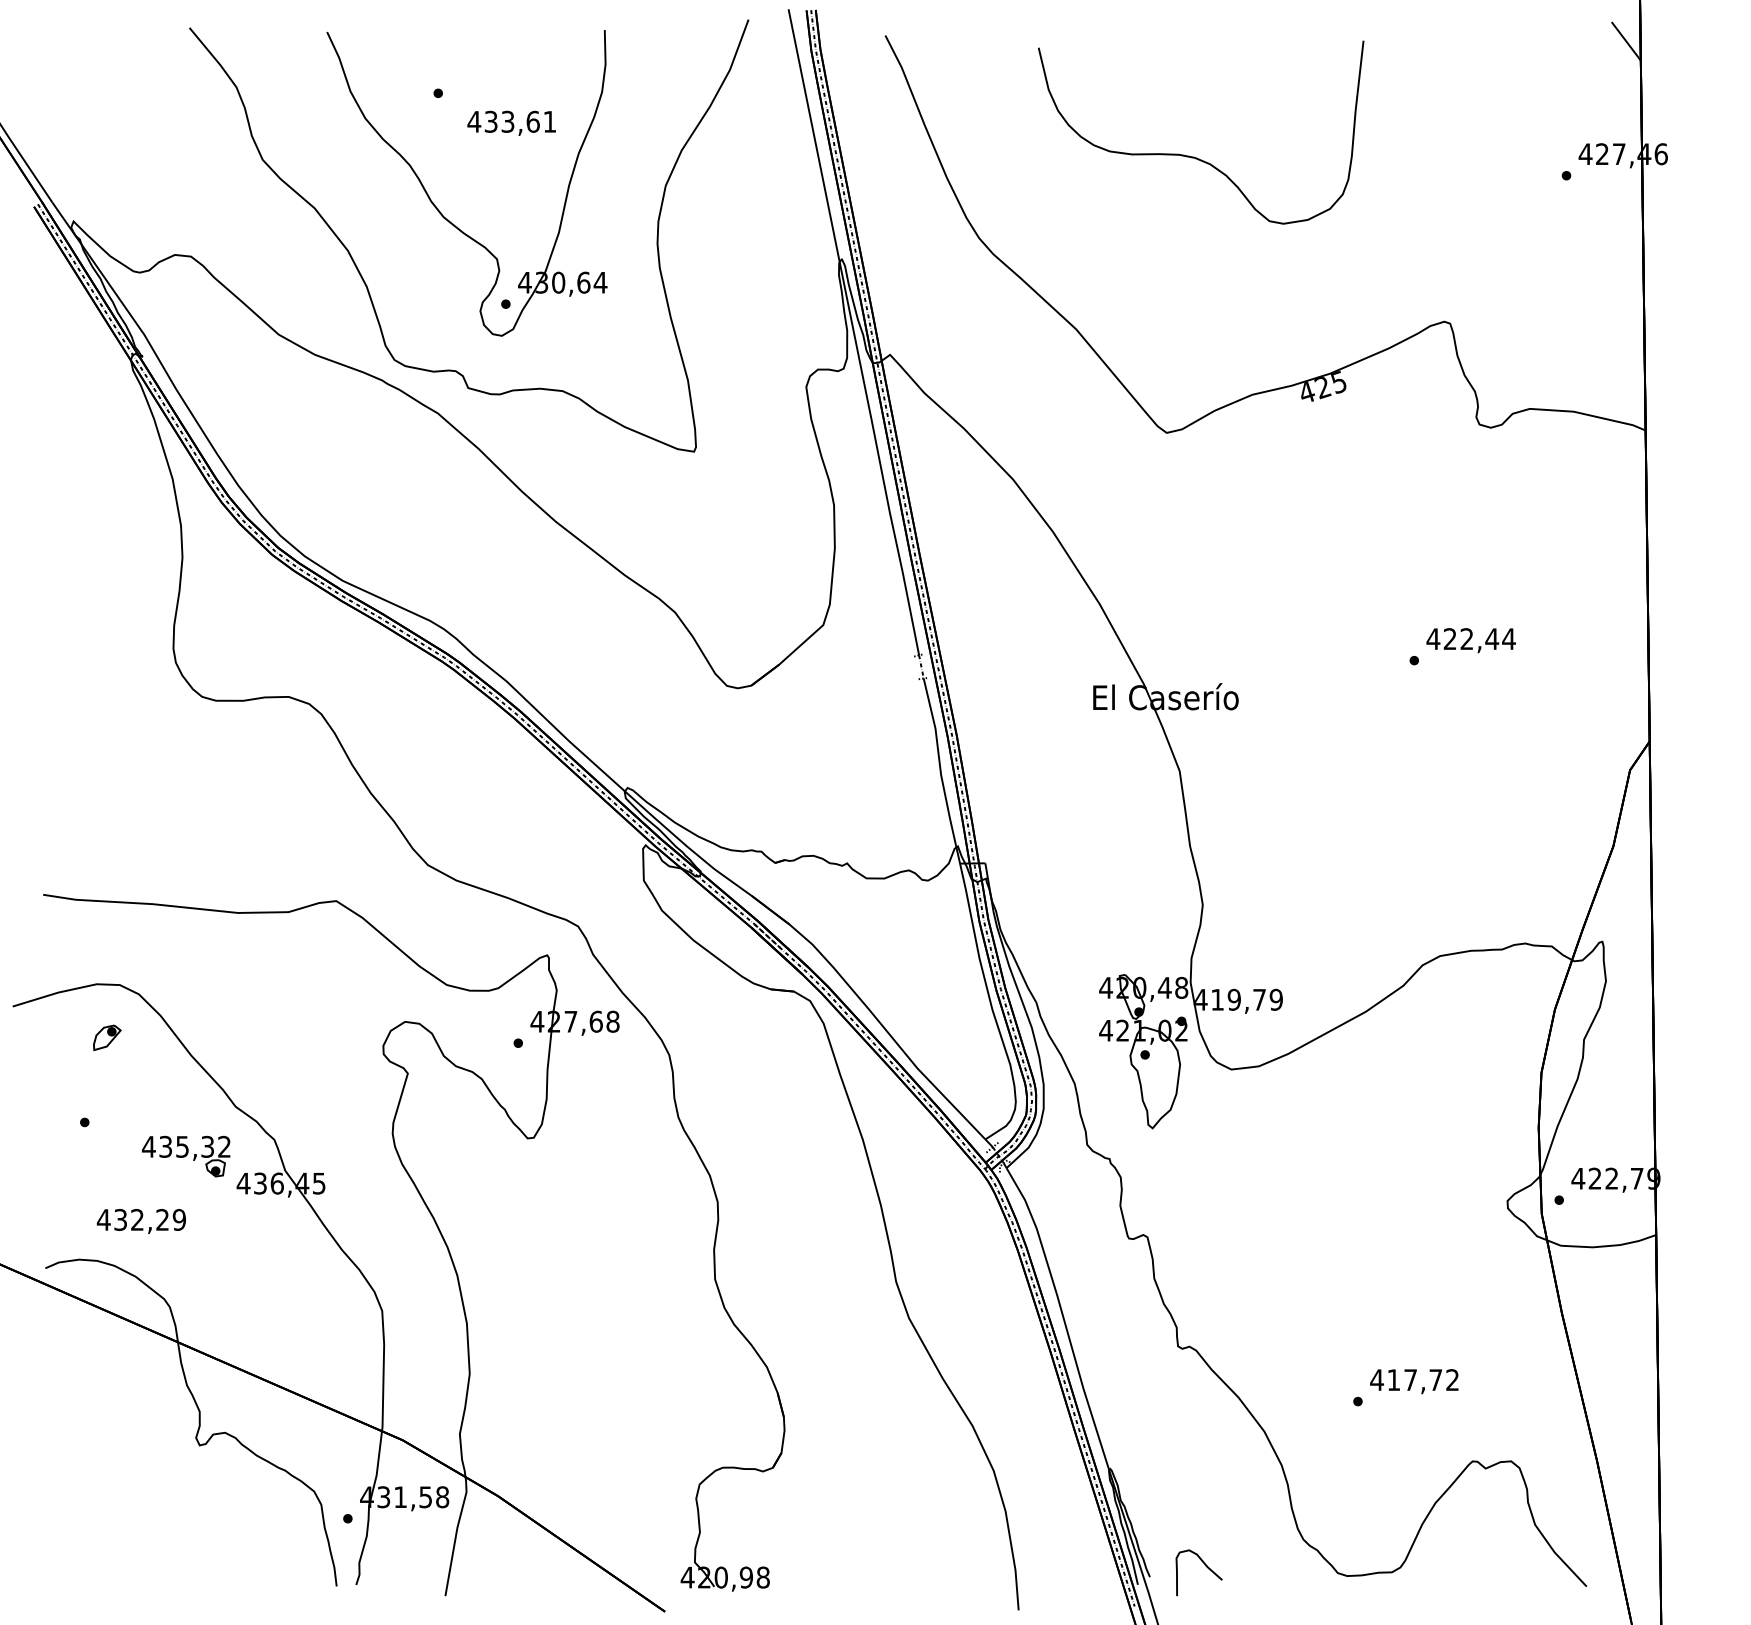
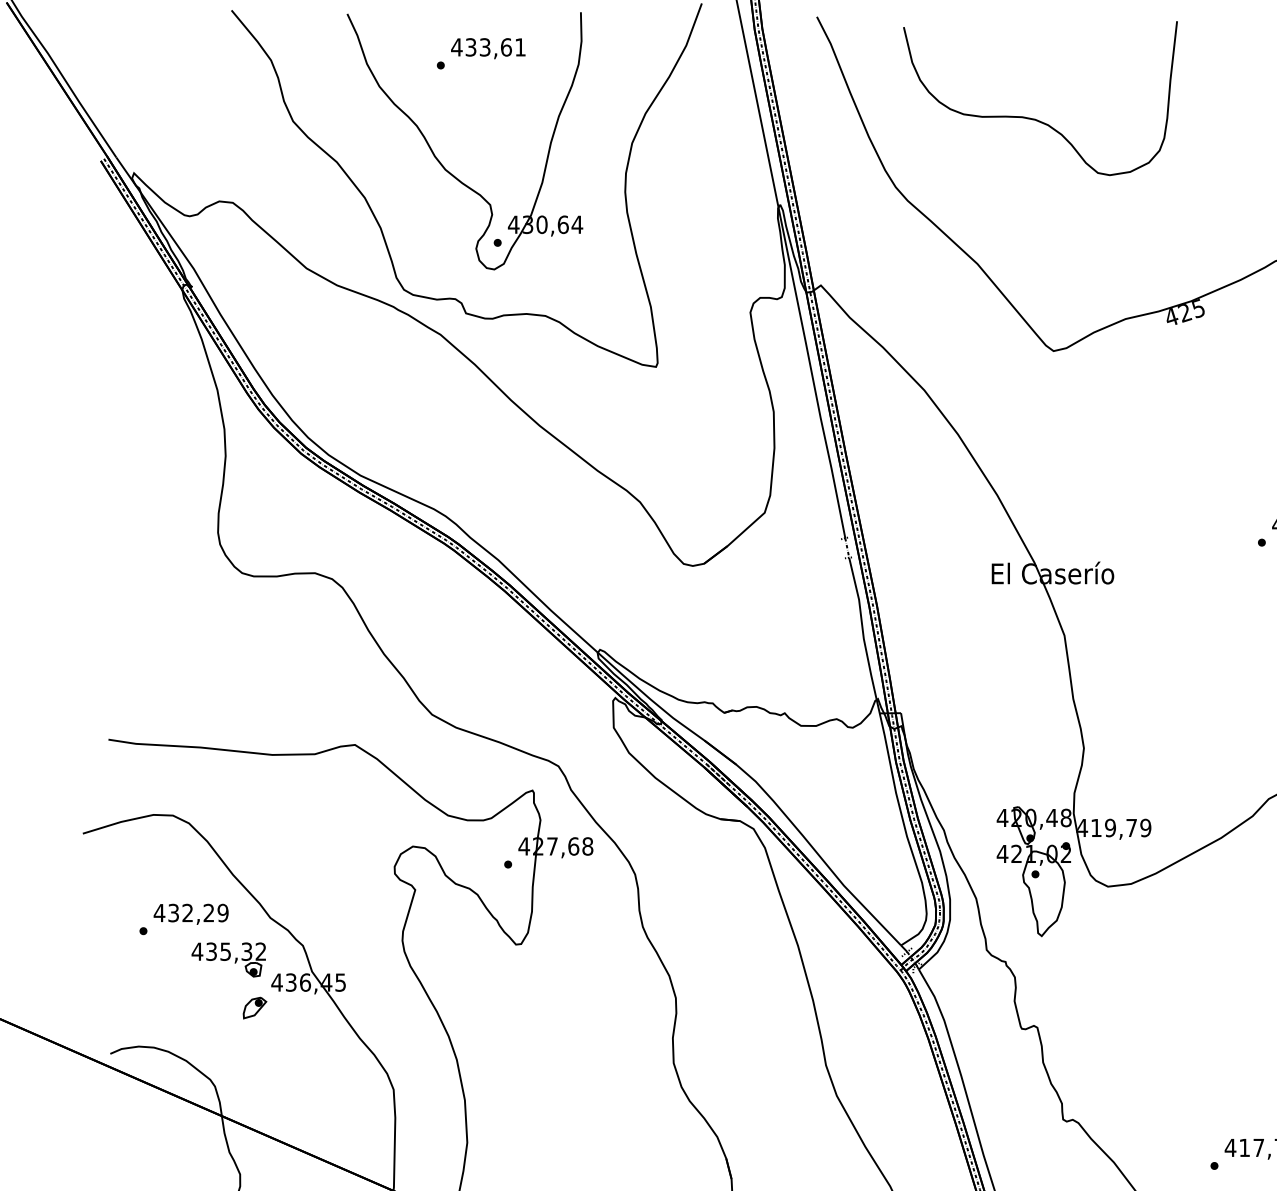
text: (511, 122) -> (488, 47), moved
curve: (1194, 156) -> (1034, 118), moved
part: (107, 1037) -> (255, 1007), moved
text: (140, 1221) -> (190, 914), moved

